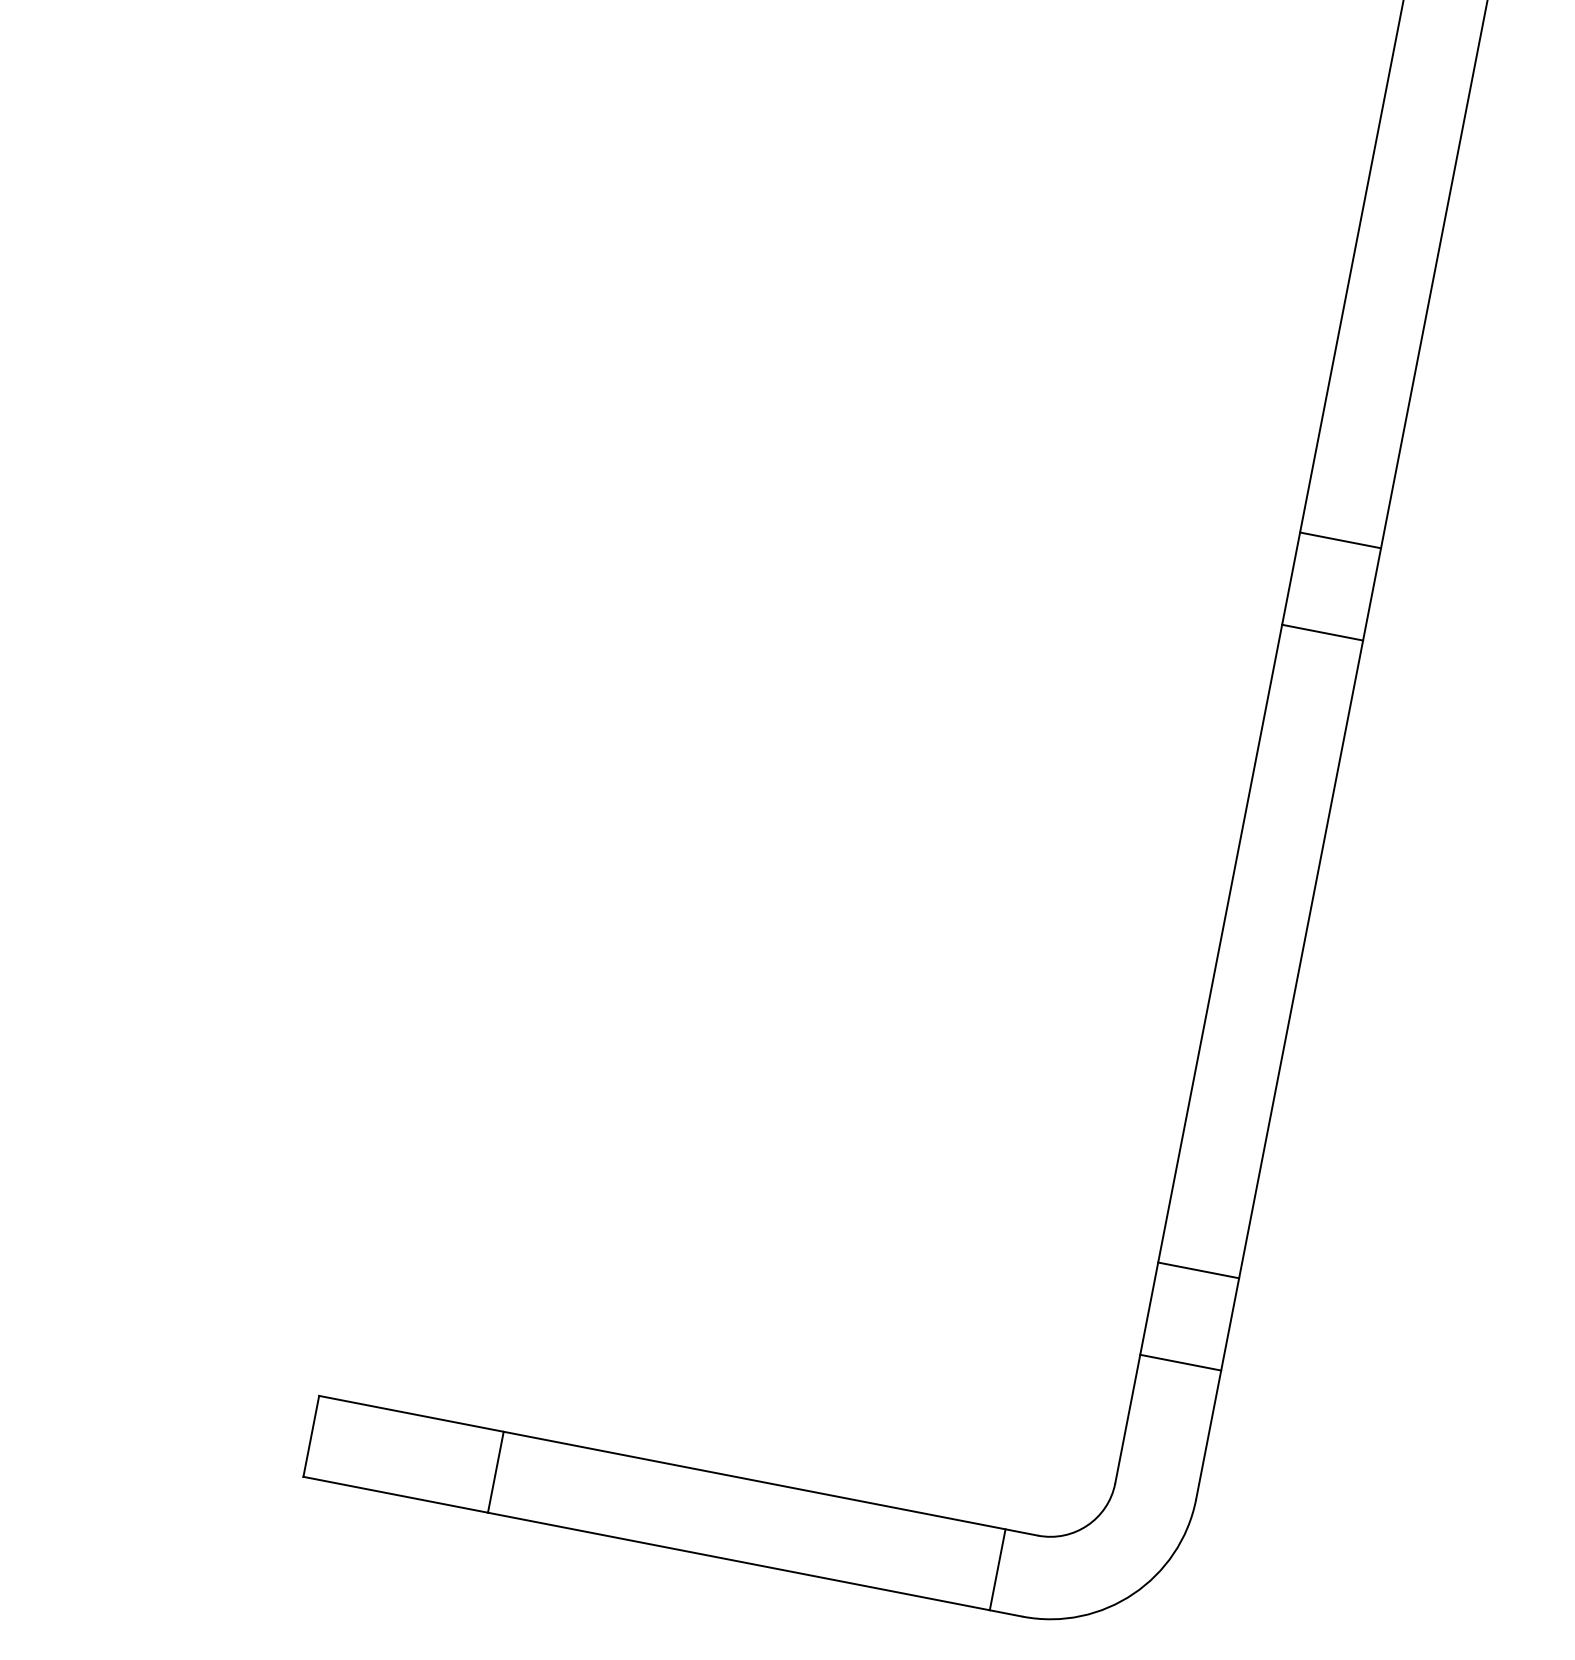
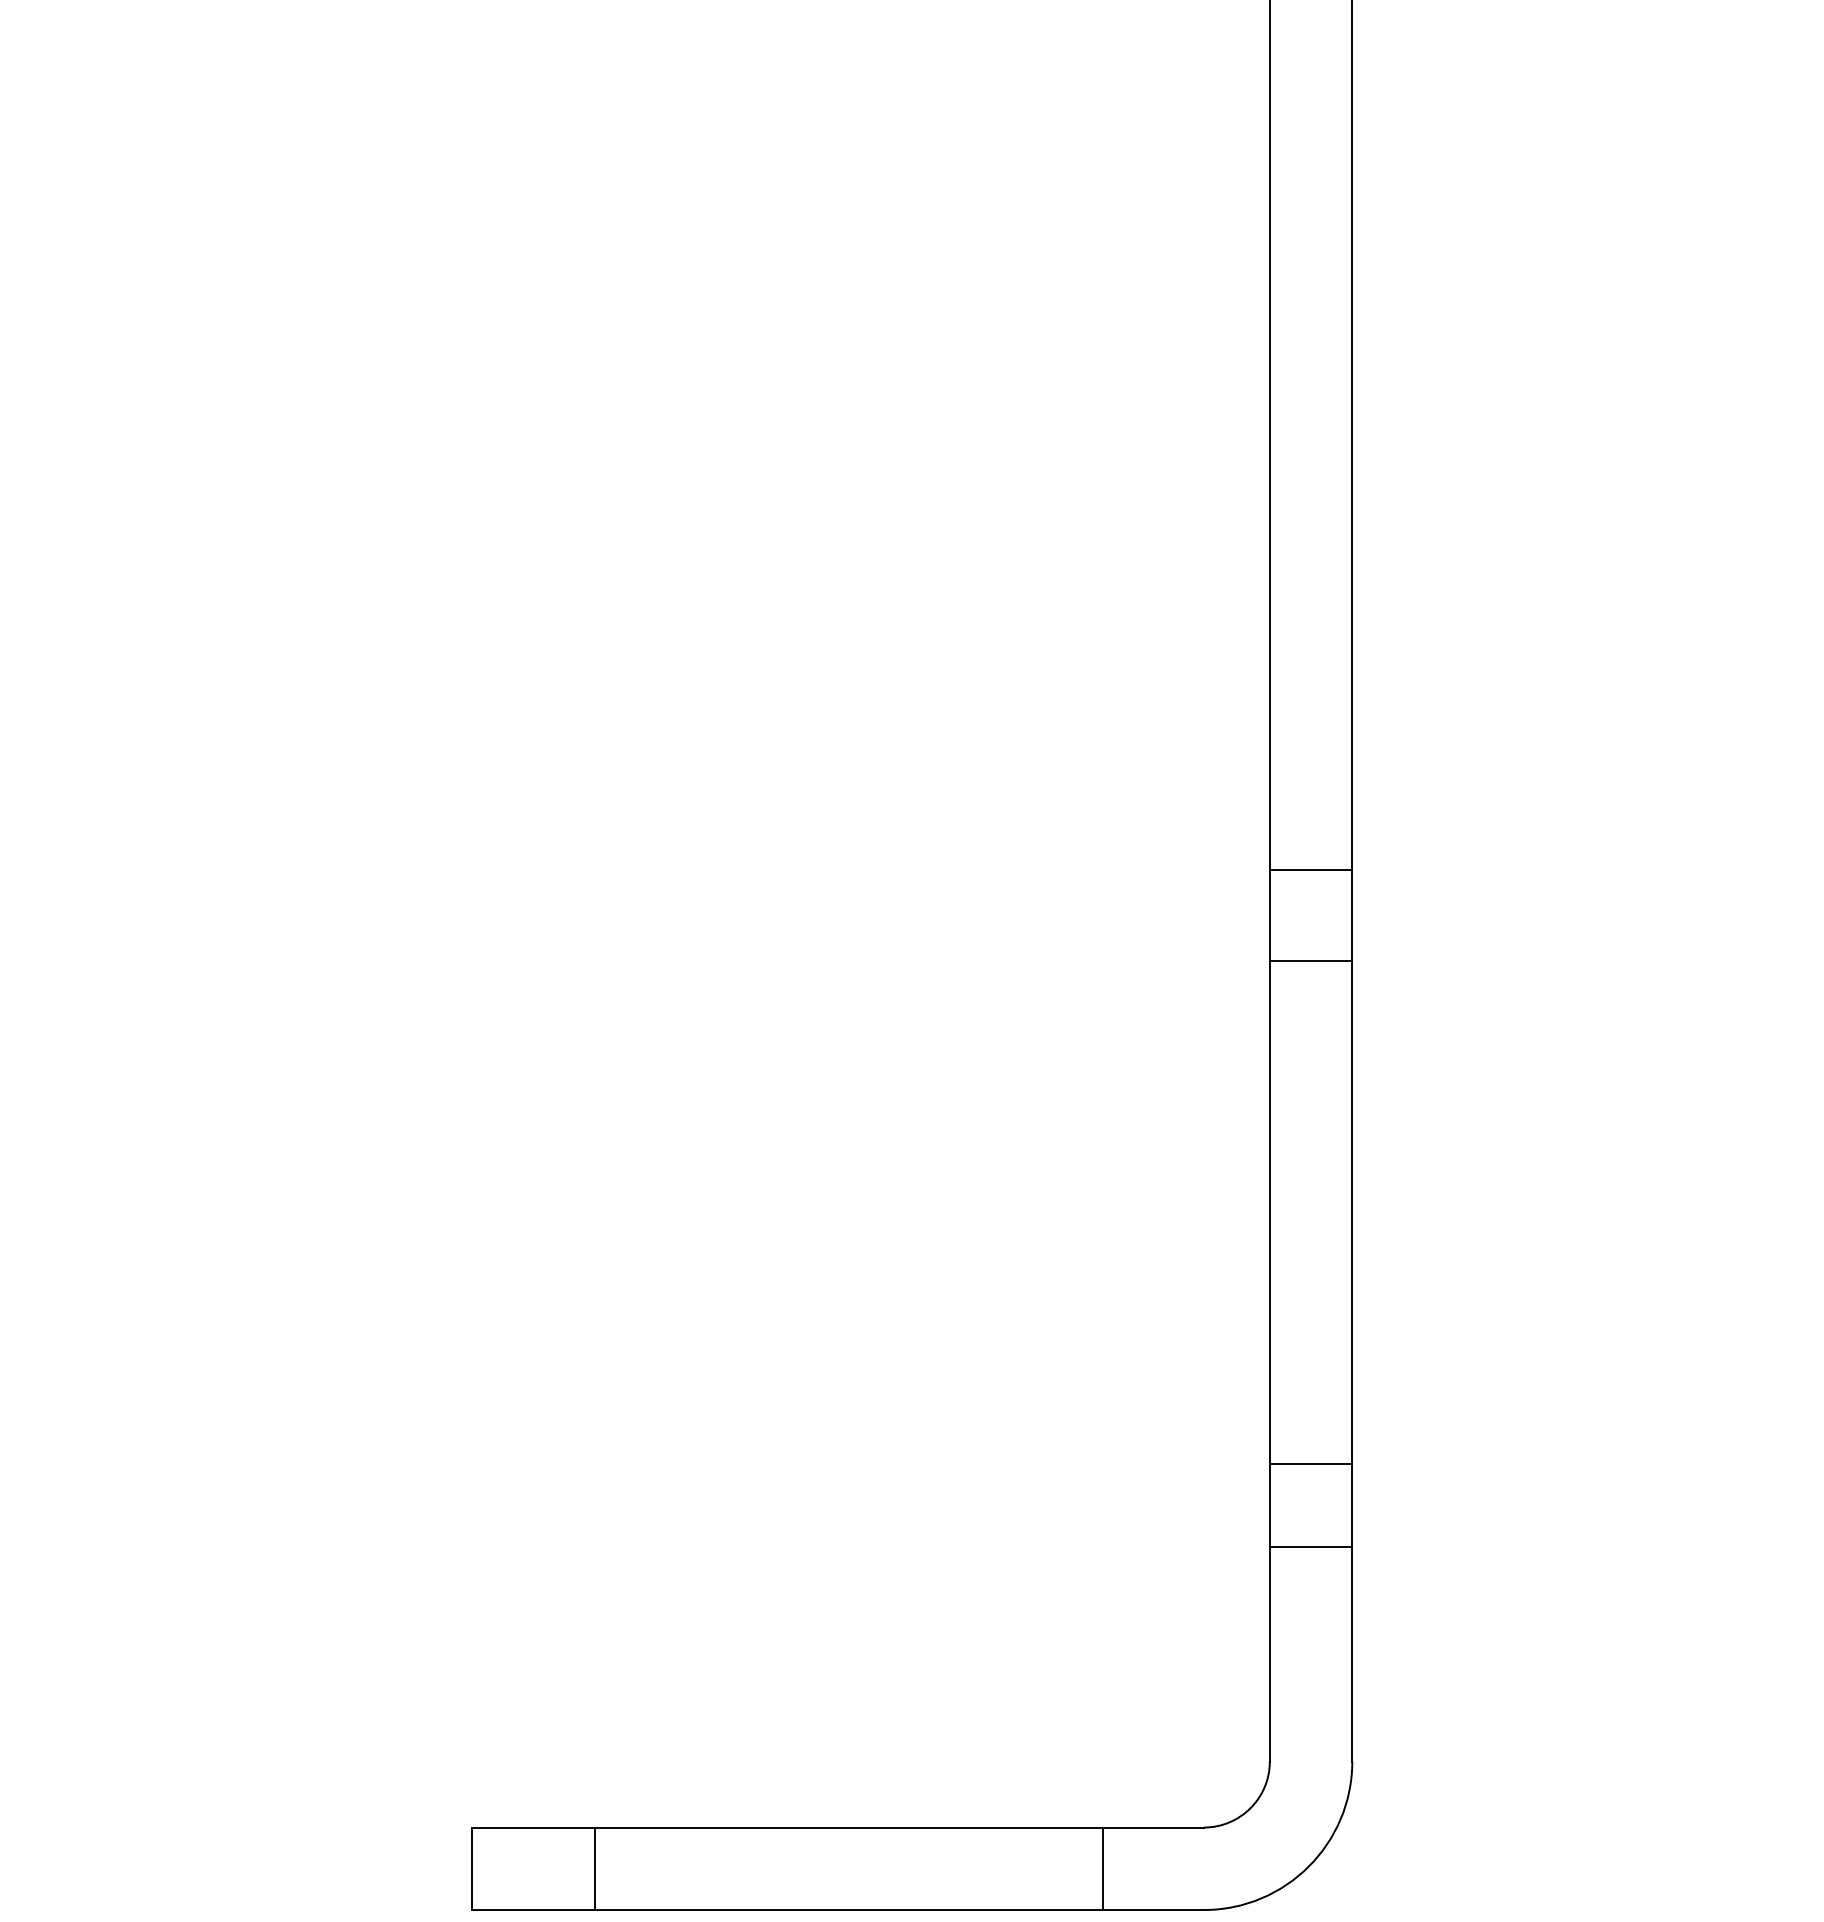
line: (1340, 539) -> (1310, 869), moved
line: (1322, 632) -> (1310, 960), moved
line: (1198, 1270) -> (1310, 1463), moved
line: (1180, 1362) -> (1310, 1546), moved
line: (495, 1471) -> (594, 1868), moved
line: (997, 1569) -> (1102, 1868), moved

